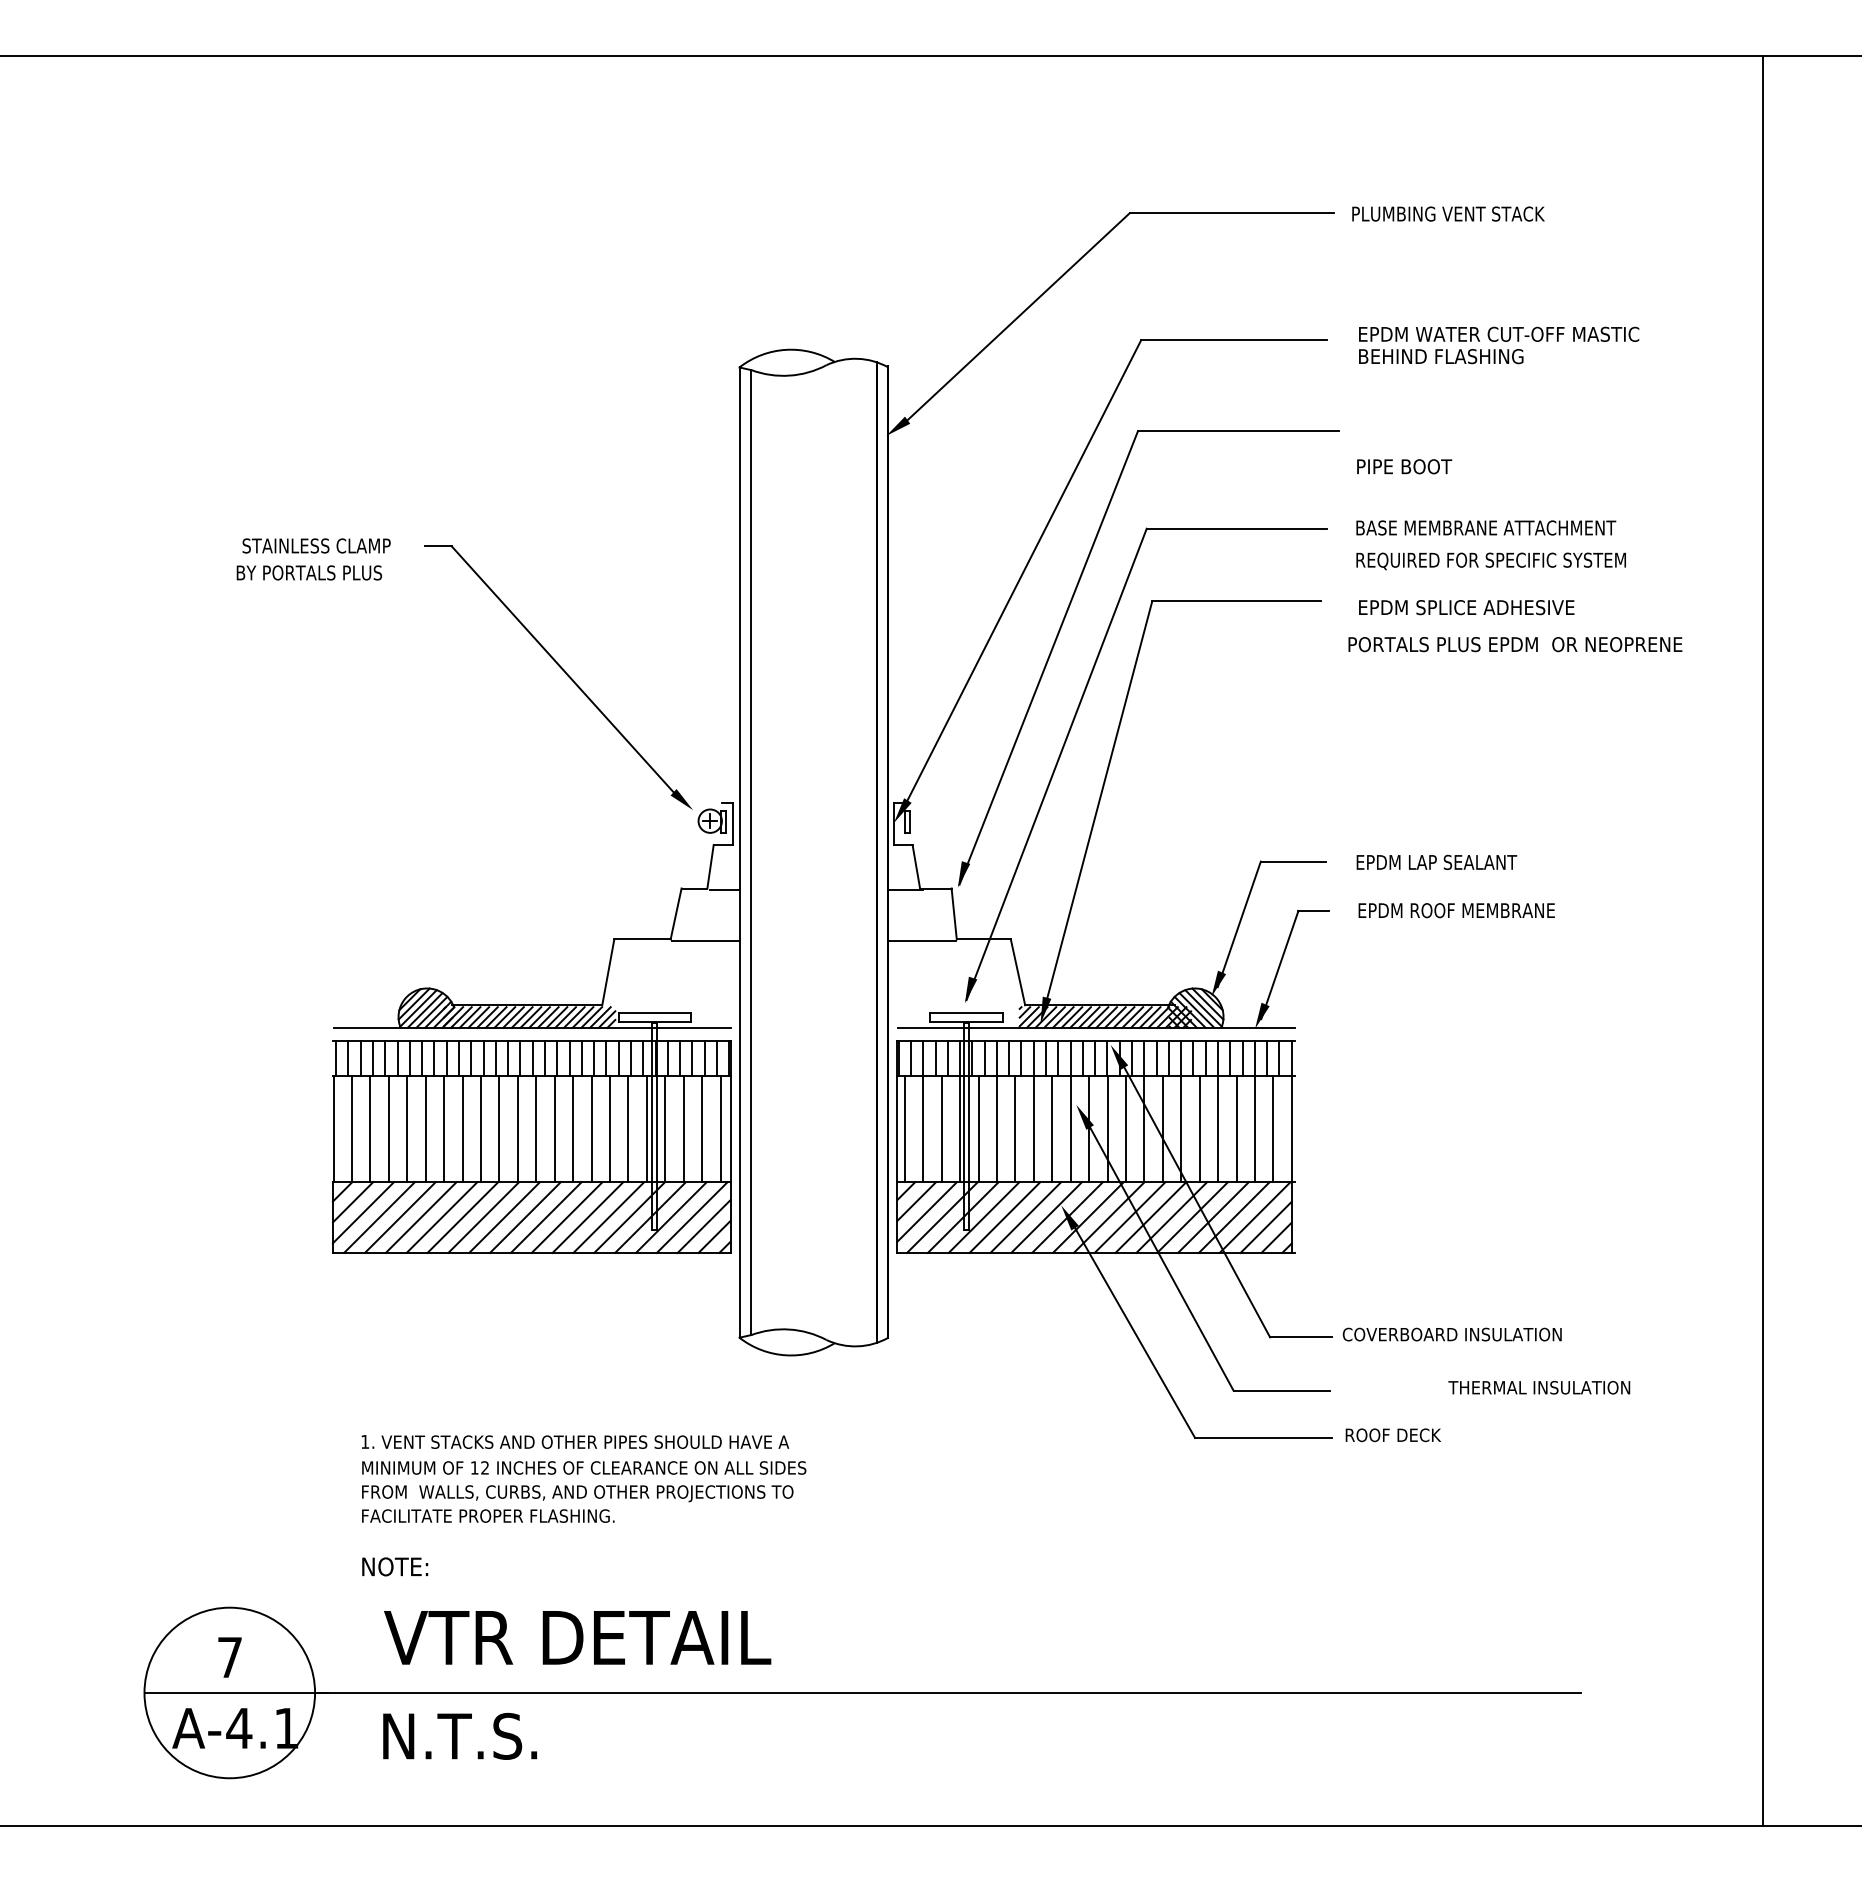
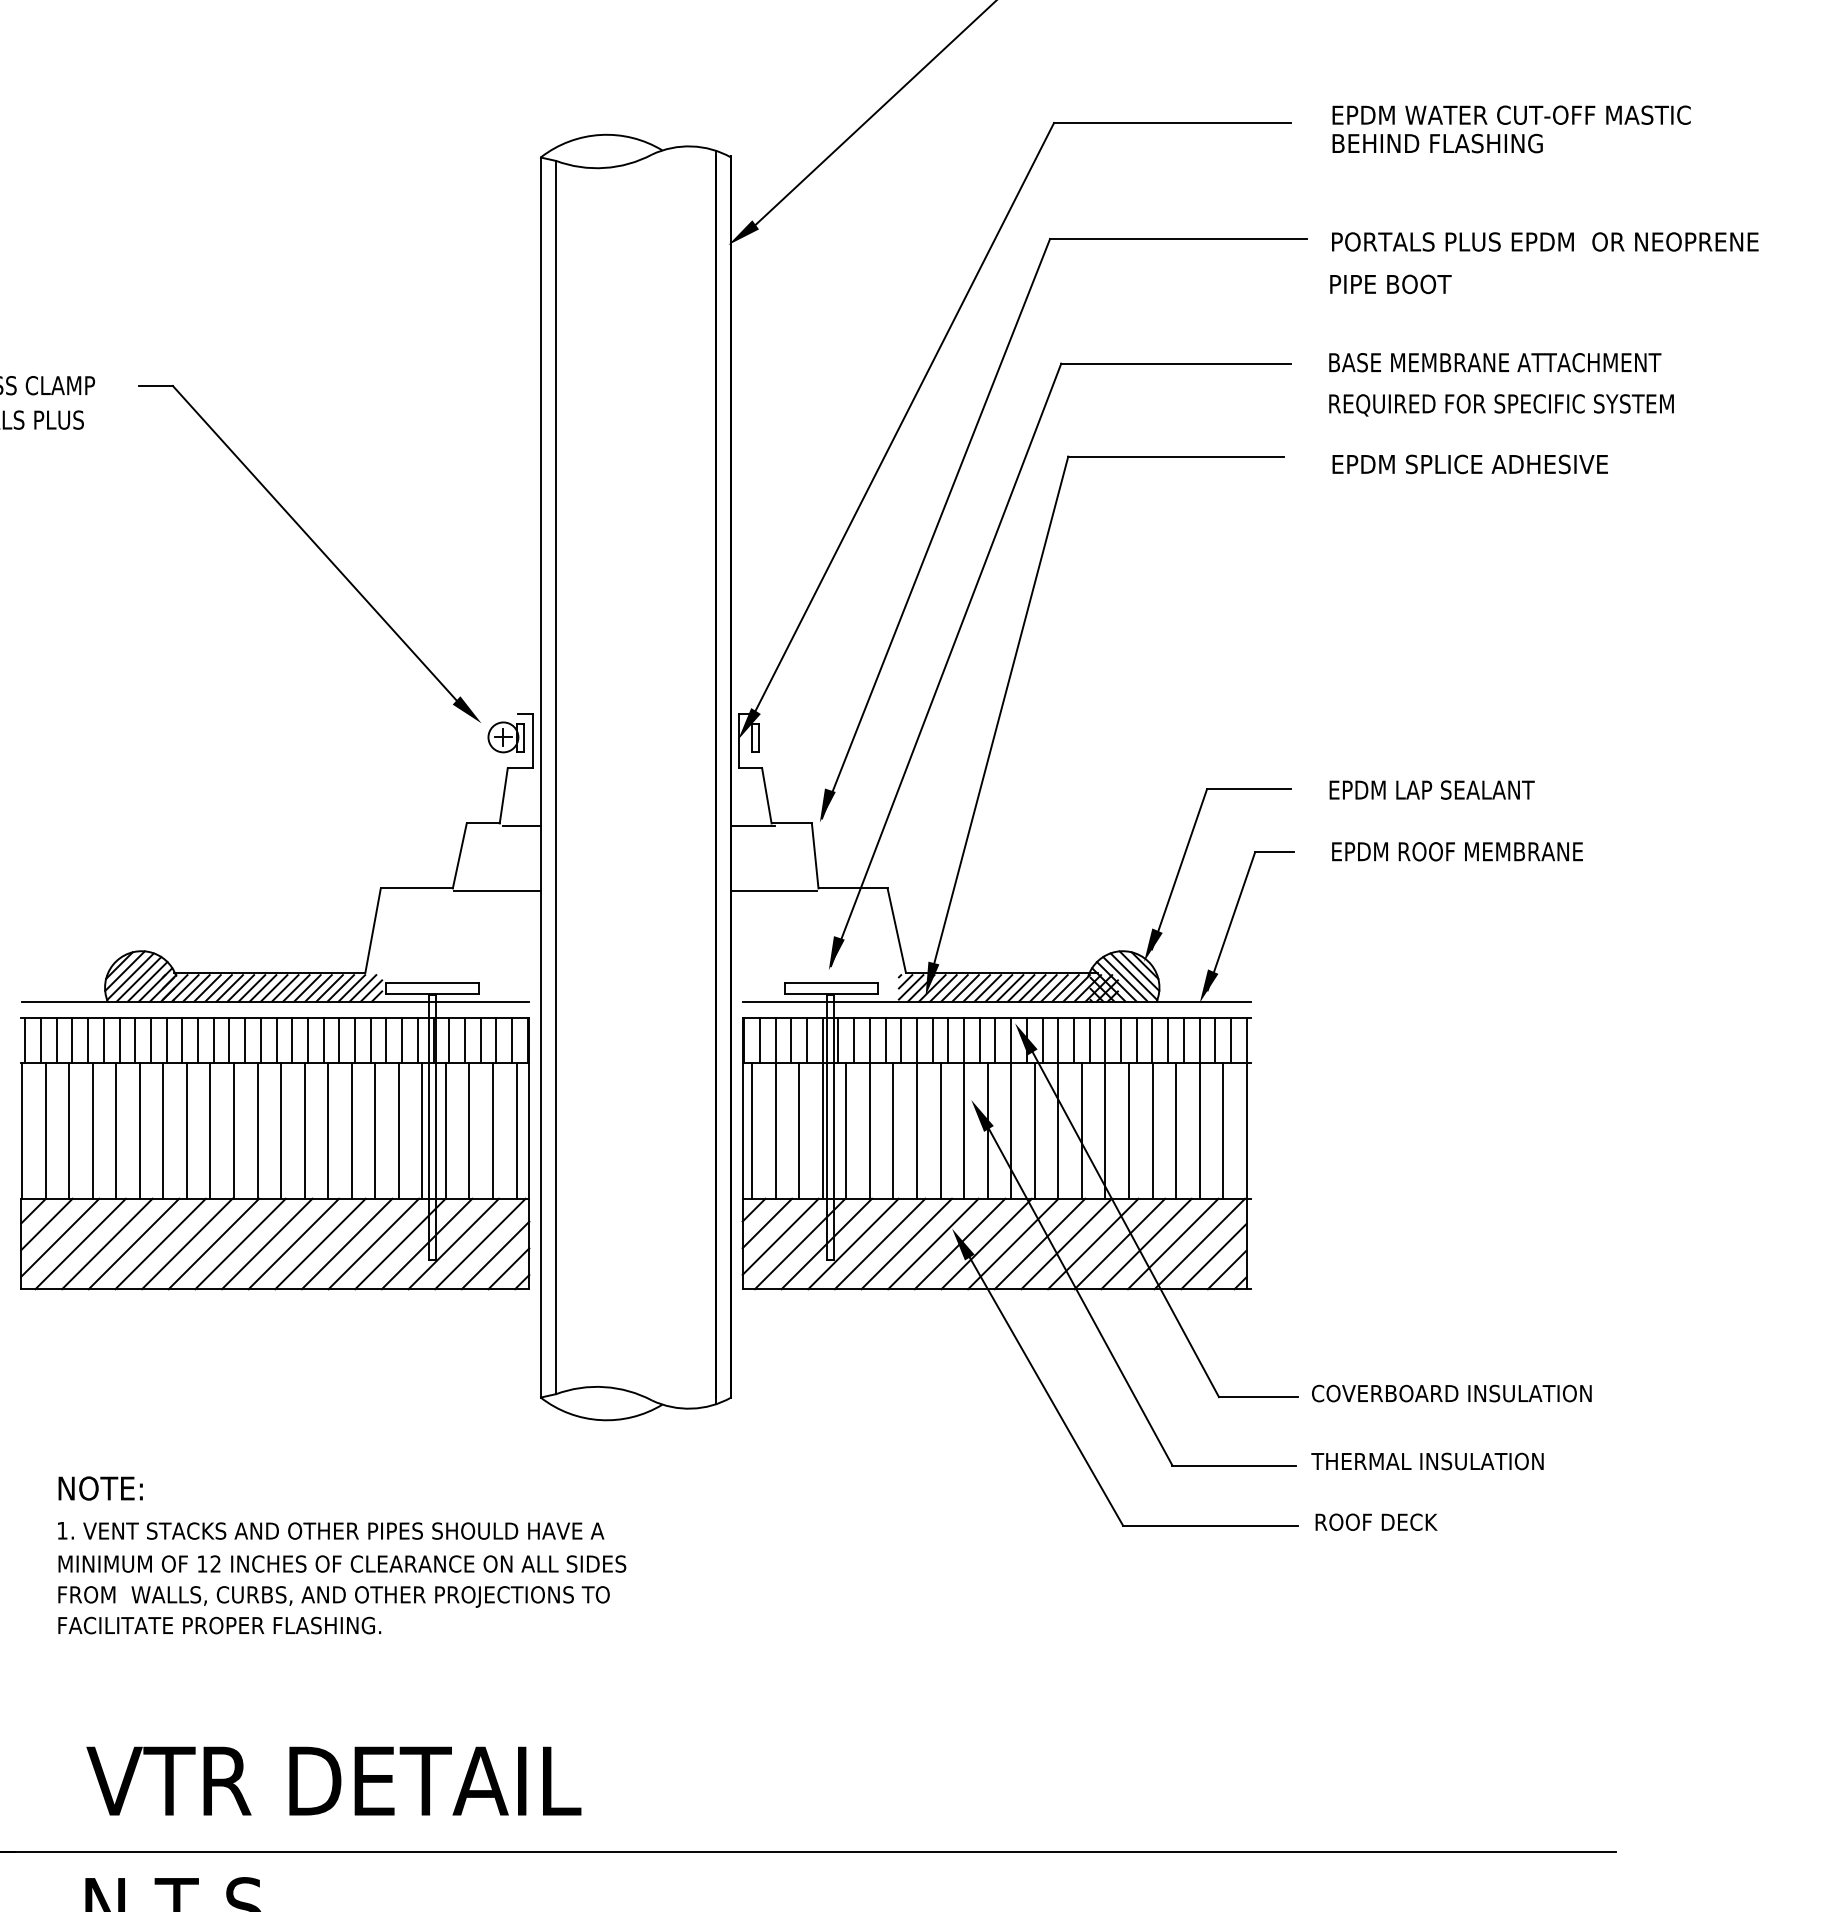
text: (1515, 644) -> (1545, 241), moved
text: (1539, 1387) -> (1427, 1461), moved
text: (395, 1566) -> (101, 1488), moved

